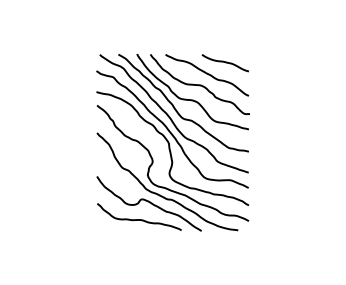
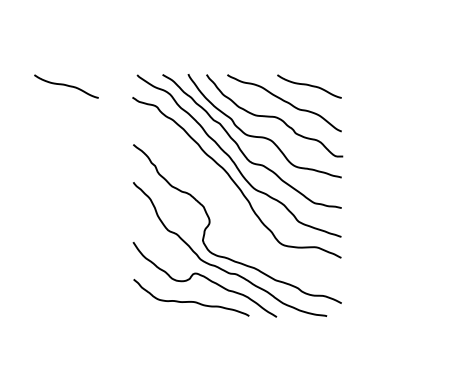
curve: (48, 63) -> (66, 86), added
curve: (170, 148) -> (233, 203), removed

